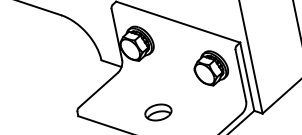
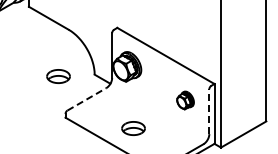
part: (211, 68) -> (185, 100), size x0.6
part: (60, 70) -> (58, 76), added
line: (240, 75) -> (209, 111), solid -> dashed
line: (99, 90) -> (87, 99), solid -> dashed

